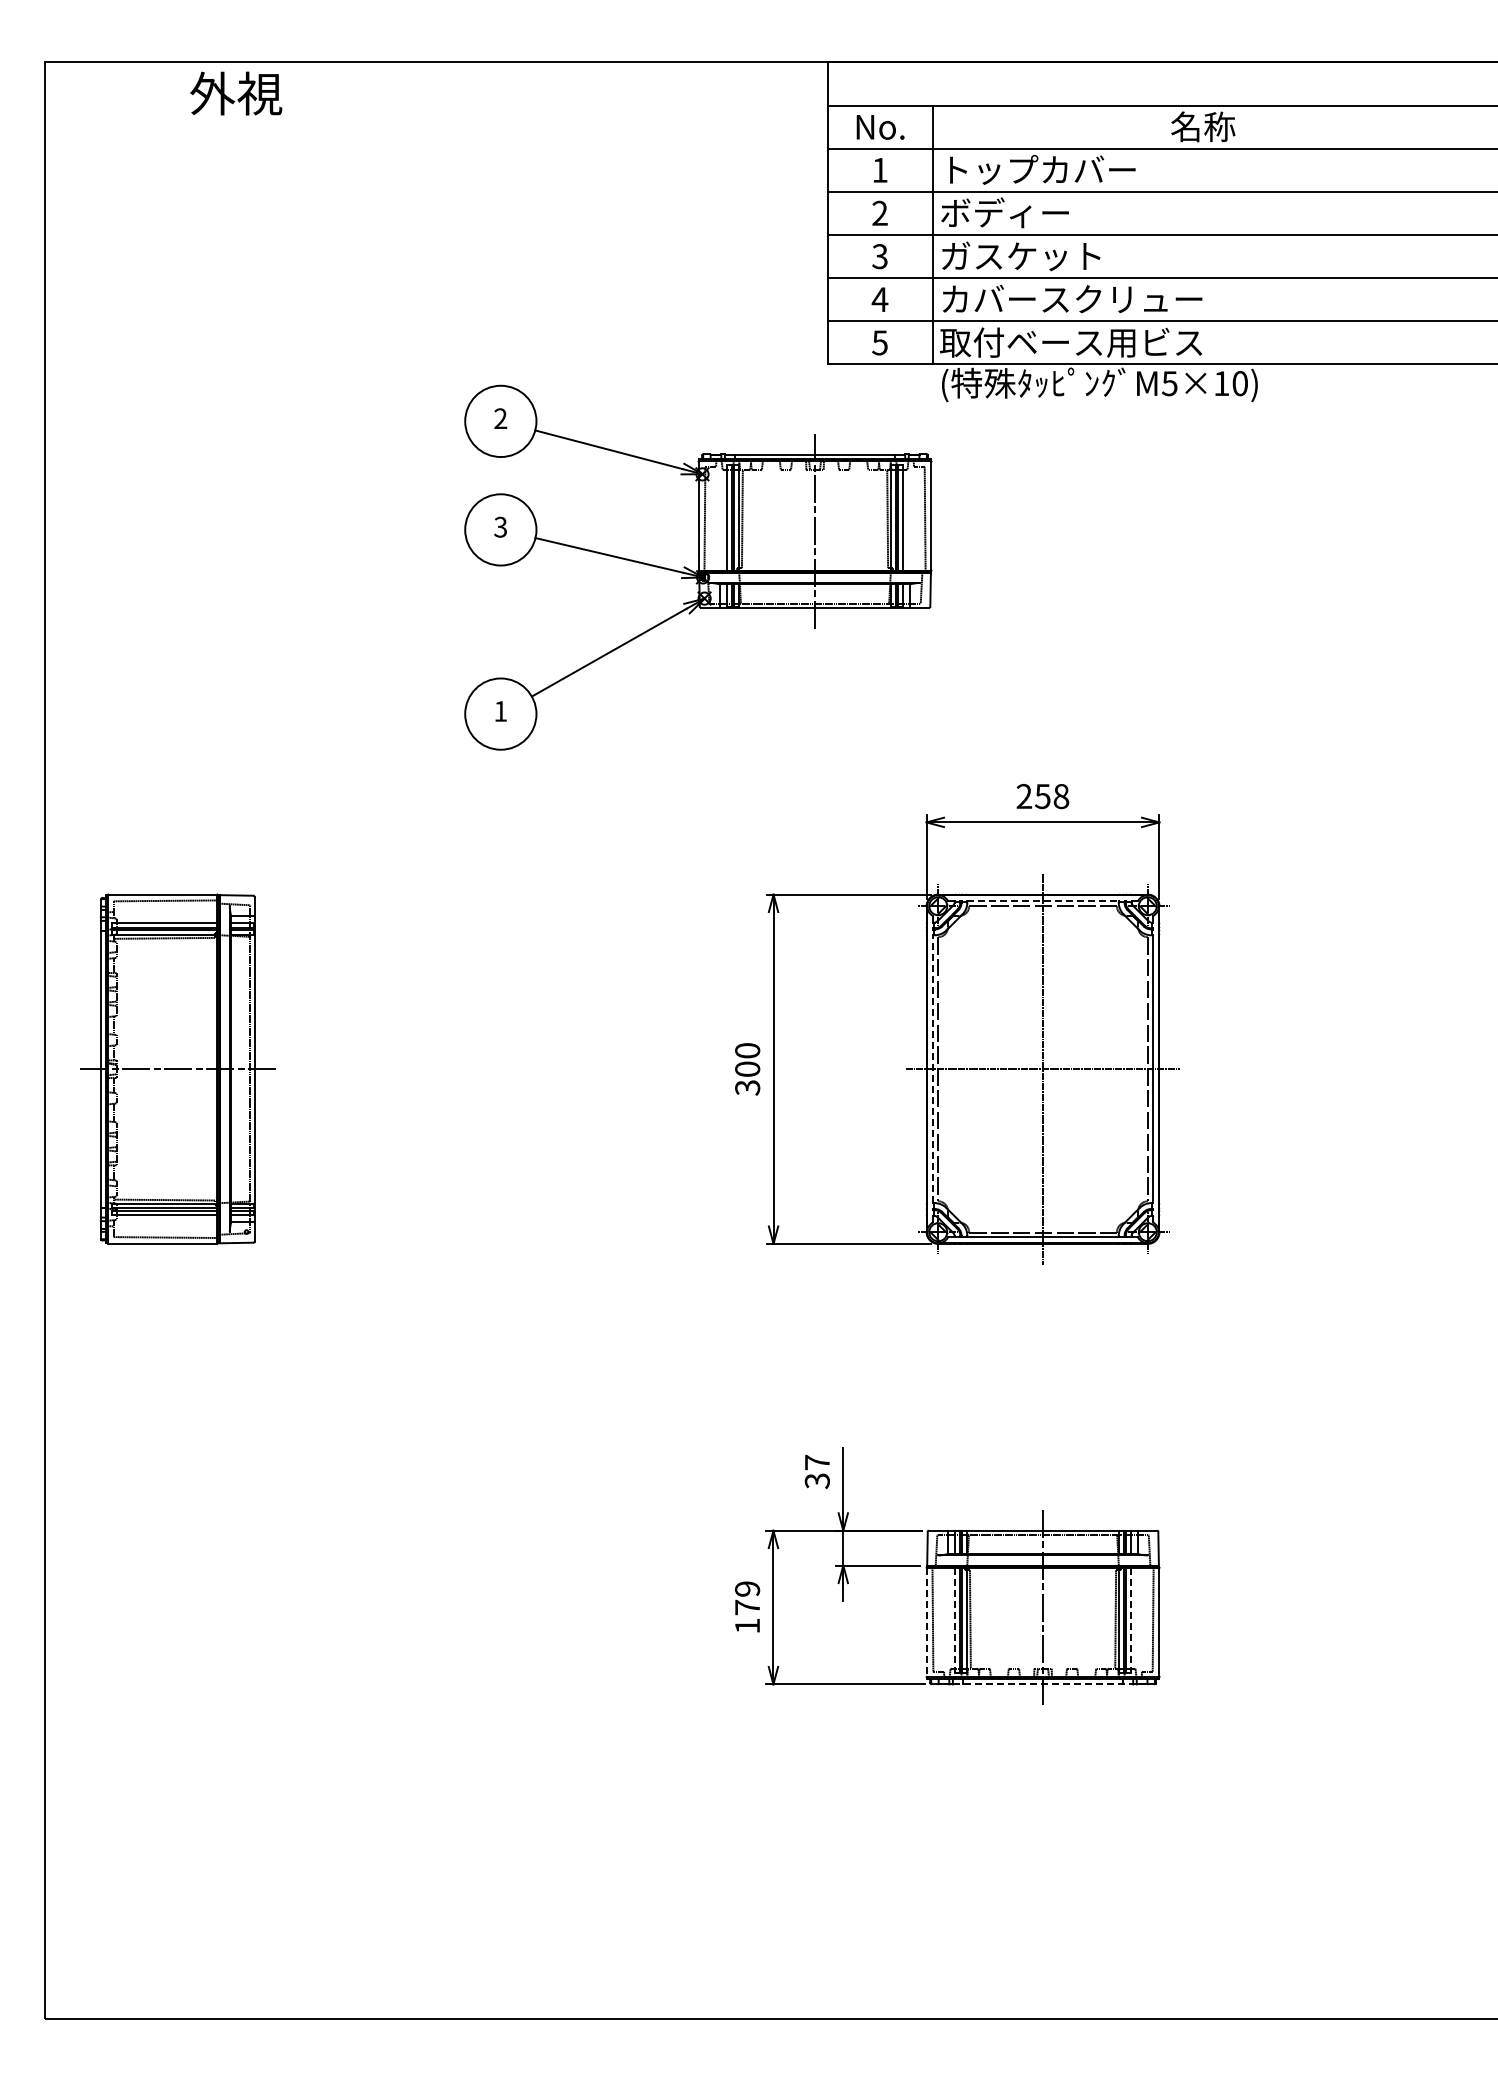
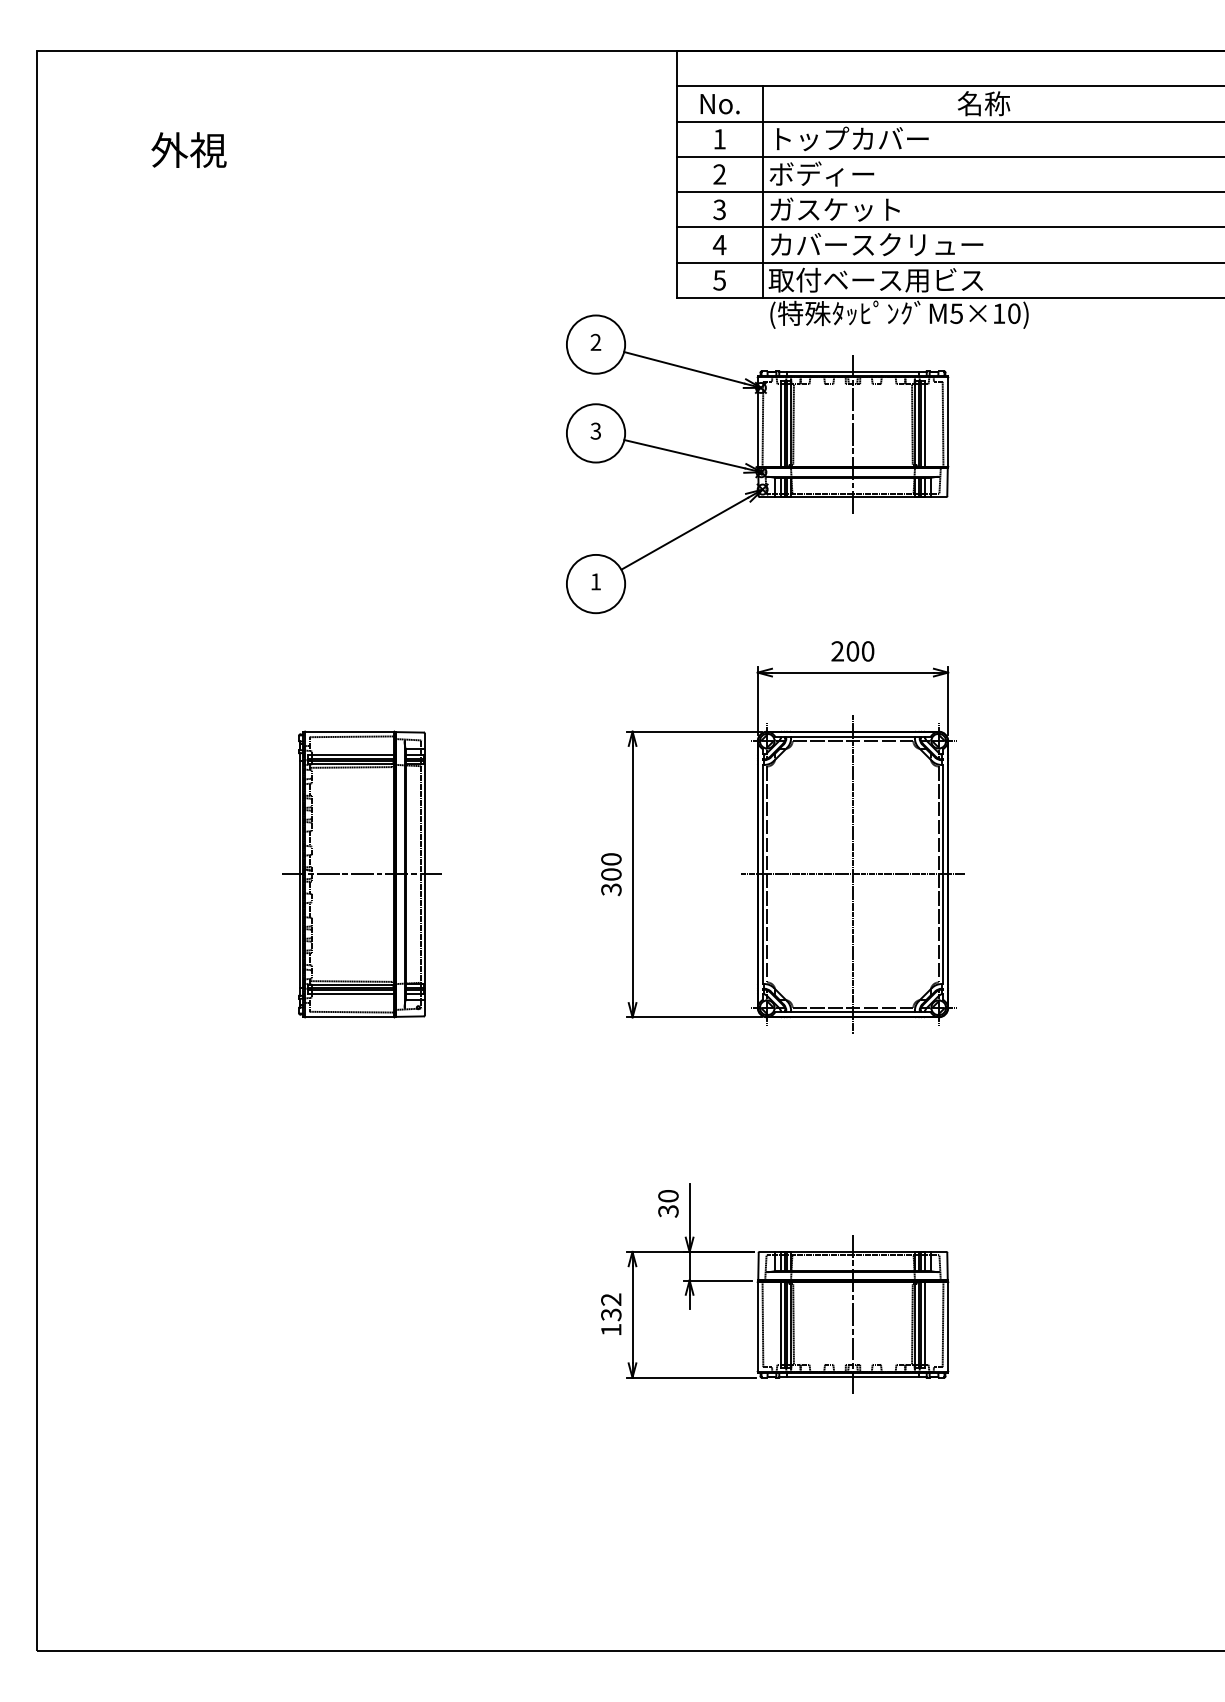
text: (236, 93) -> (189, 150), moved
part: (698, 567) -> (757, 464), moved
text: (1052, 796) -> (860, 651), 258 -> 200
line: (1043, 901) -> (853, 737), dashed -> solid
part: (177, 1068) -> (361, 873), moved
line: (933, 1069) -> (763, 874), dashed -> solid
text: (816, 1462) -> (667, 1196), 37 -> 30
text: (747, 1598) -> (611, 1307), 179 -> 132
line: (955, 1620) -> (781, 1325), dashed -> solid
line: (1130, 1620) -> (924, 1325), dashed -> solid
line: (926, 1622) -> (757, 1327), dashed -> solid
line: (1043, 1683) -> (853, 1376), dashed -> solid

